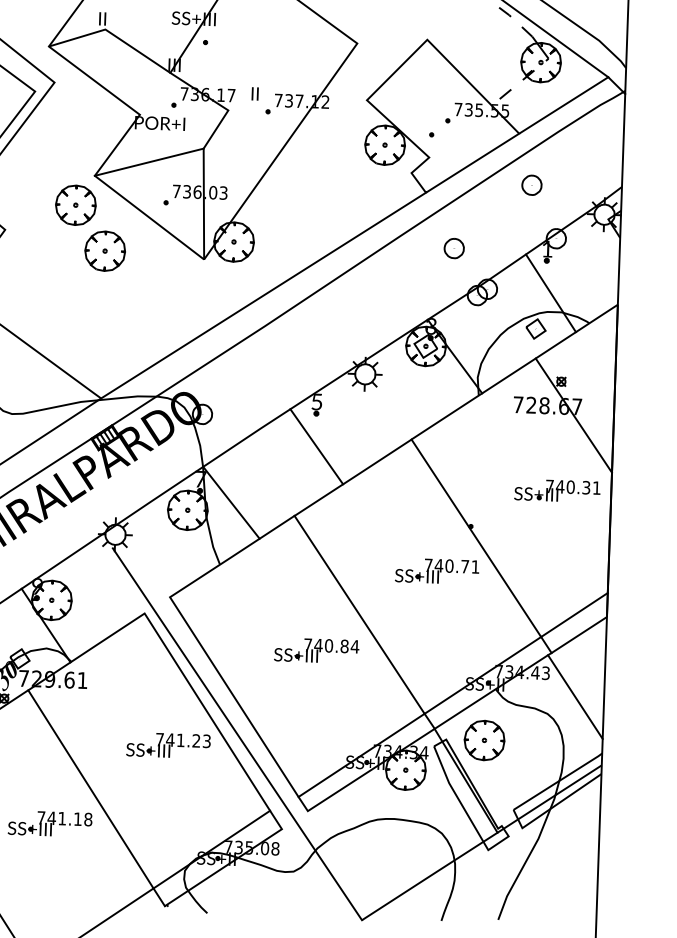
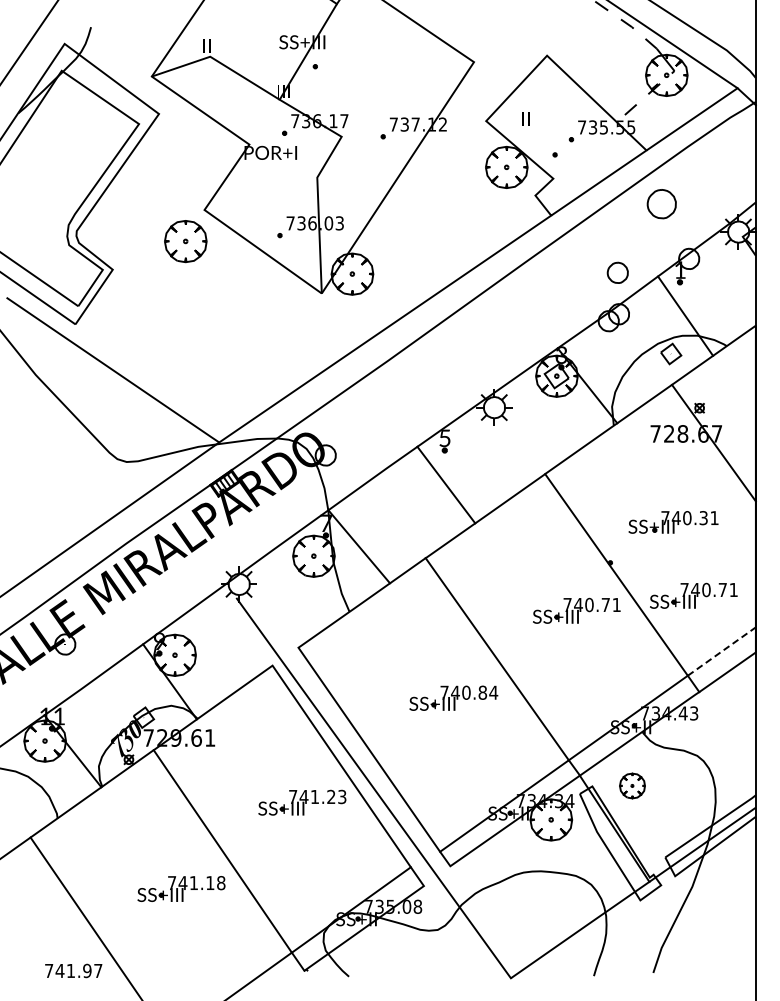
text: (254, 93) -> (525, 118), moved
line: (148, 161) -> (260, 193), removed
part: (531, 184) -> (661, 203), size x1.4
part: (453, 248) -> (617, 272), moved
part: (104, 250) -> (217, 287), removed
part: (557, 490) -> (673, 522), moved
part: (549, 560) -> (693, 595), added
line: (574, 614) -> (721, 651), solid -> dashed
line: (575, 697) -> (725, 737), removed
part: (484, 740) -> (632, 785), size x0.6

